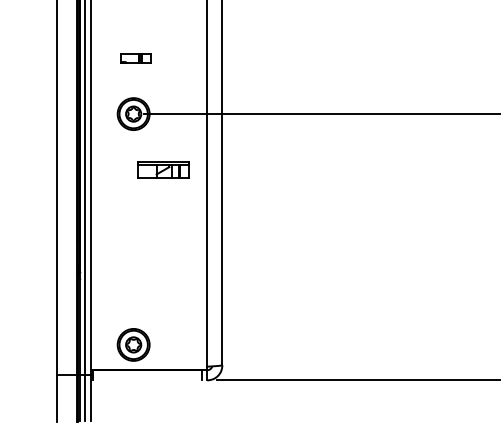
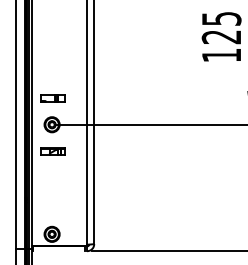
part: (134, 58) -> (52, 98), size x1.67
part: (161, 170) -> (52, 151), moved

